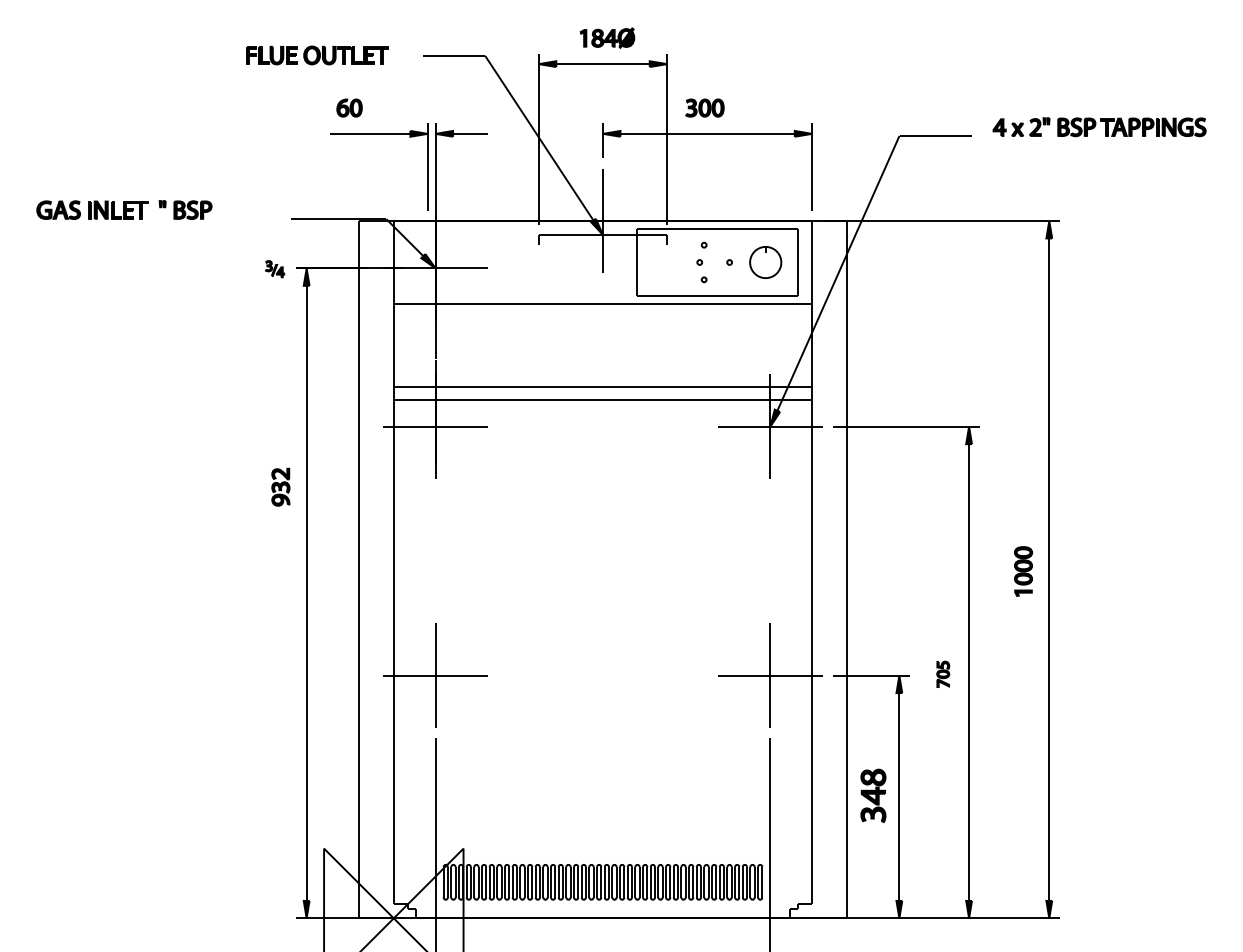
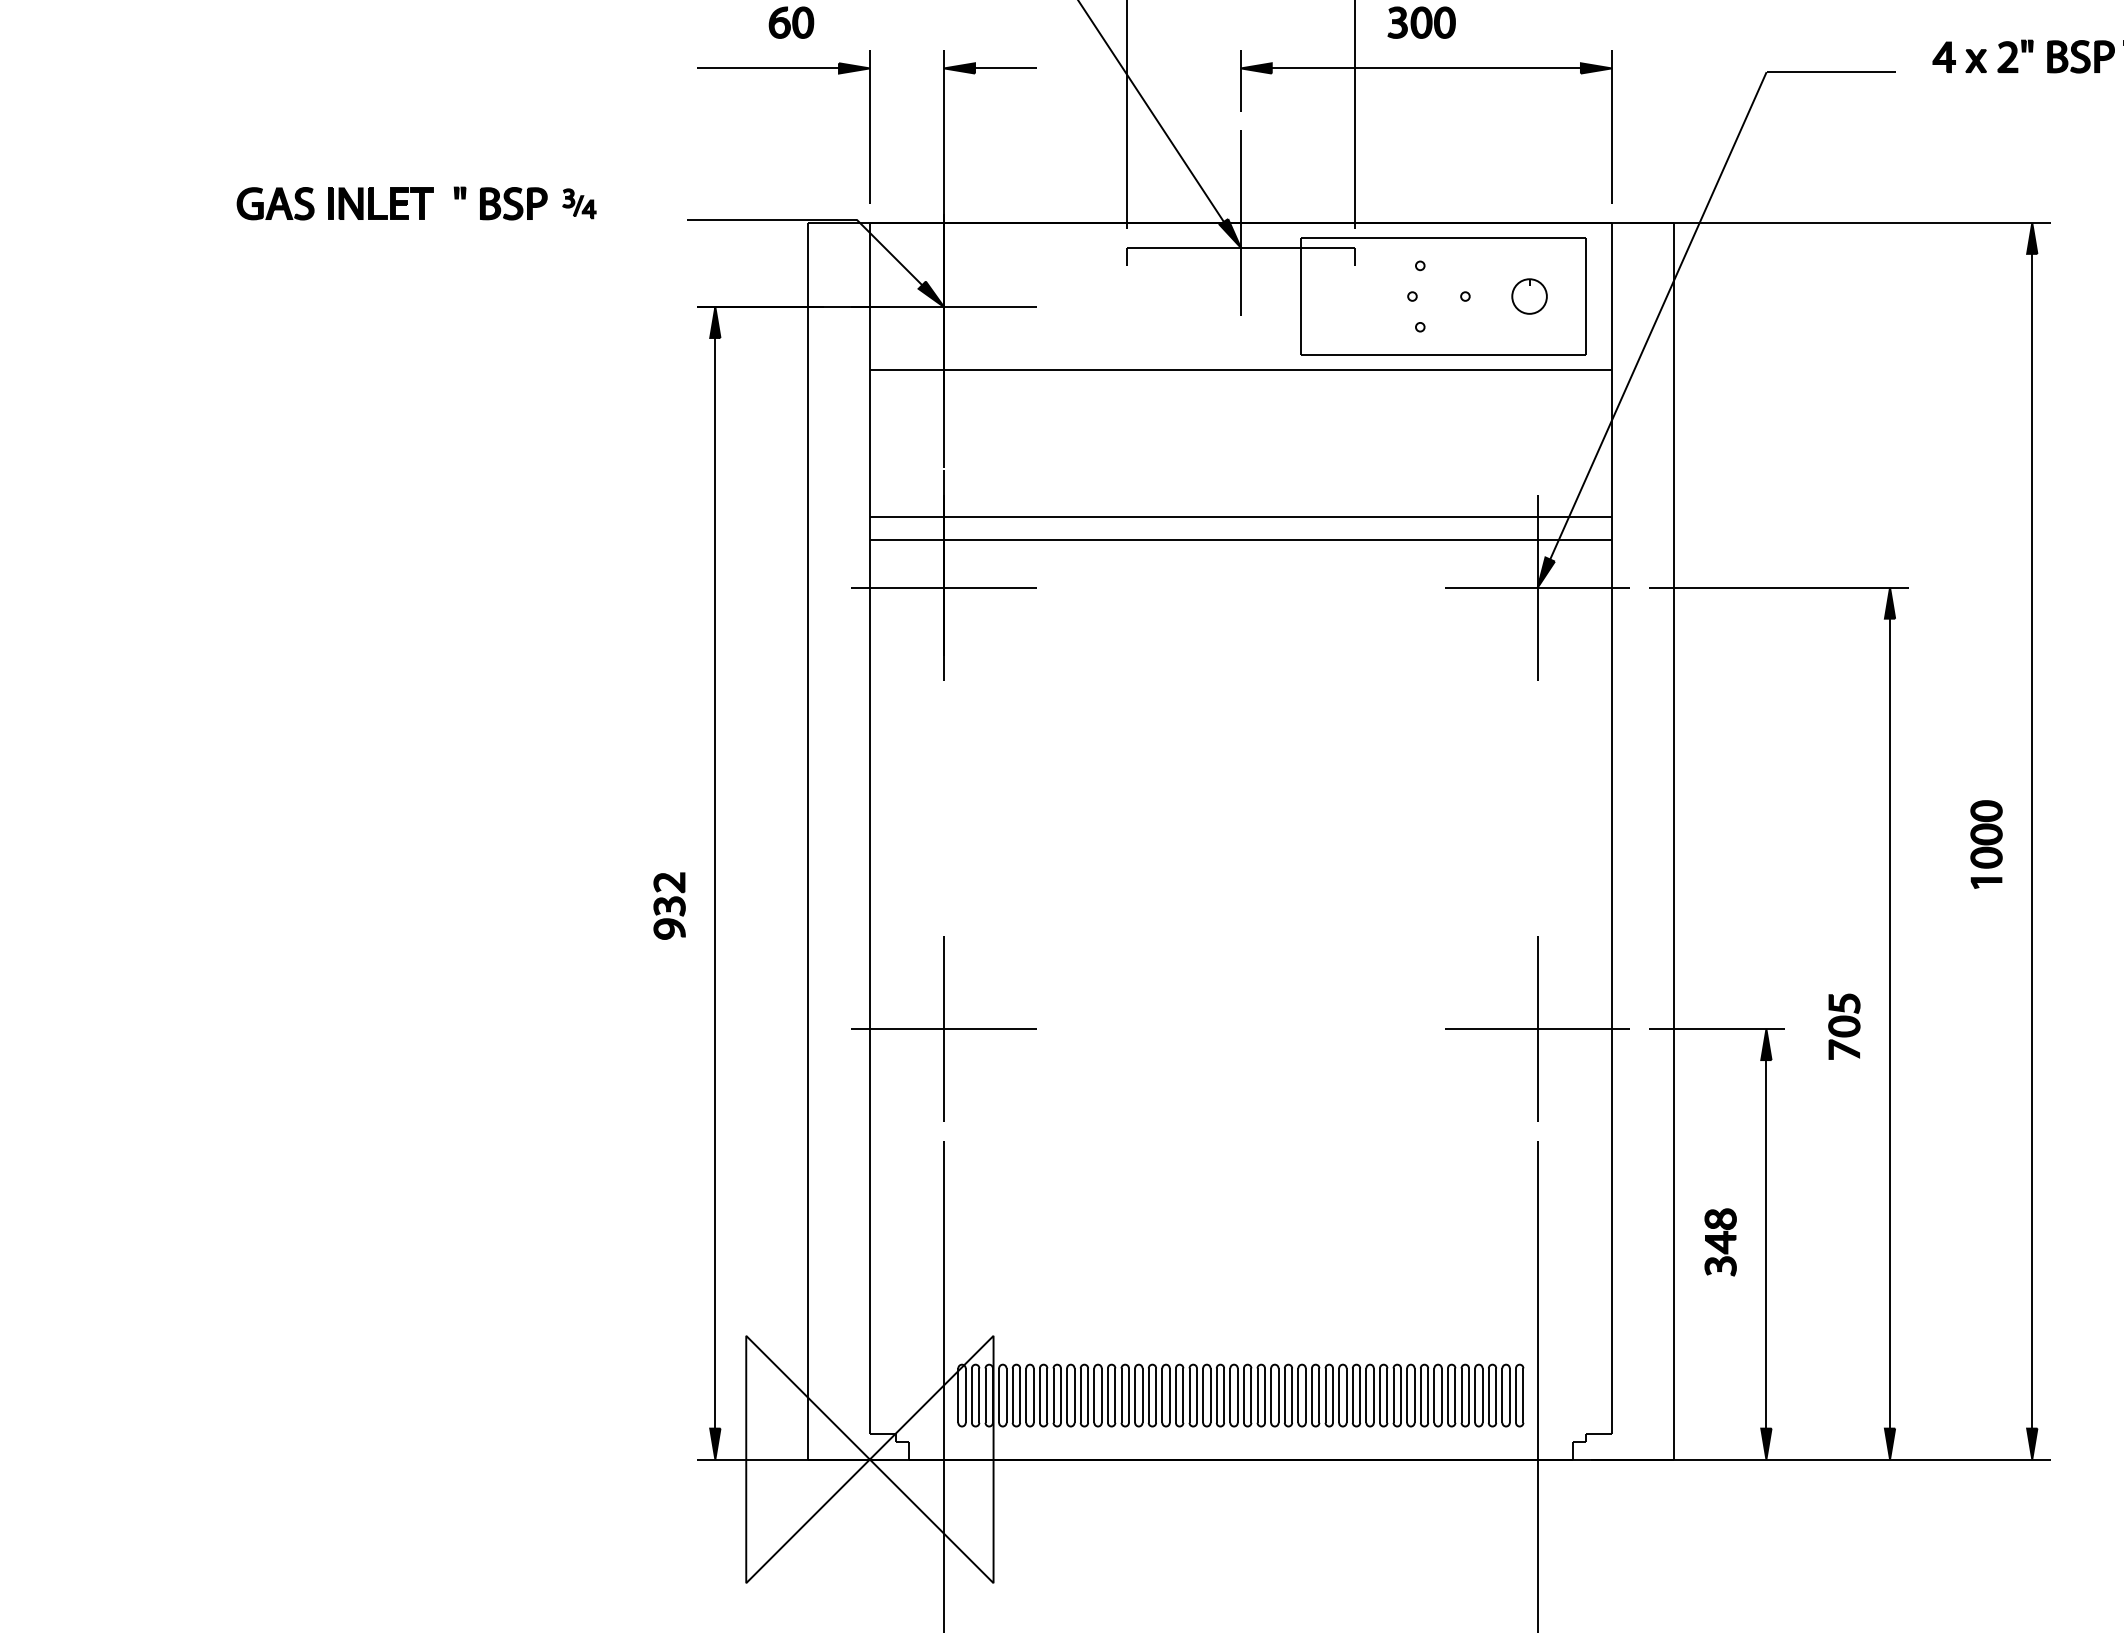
part: (379, 134) -> (784, 69), moved
part: (765, 262) -> (1529, 296), size x0.62
part: (275, 269) -> (580, 204), moved
part: (280, 486) -> (668, 904), moved
part: (942, 674) -> (1842, 1027), size x1.43
part: (873, 795) -> (1720, 1241), size x0.71

